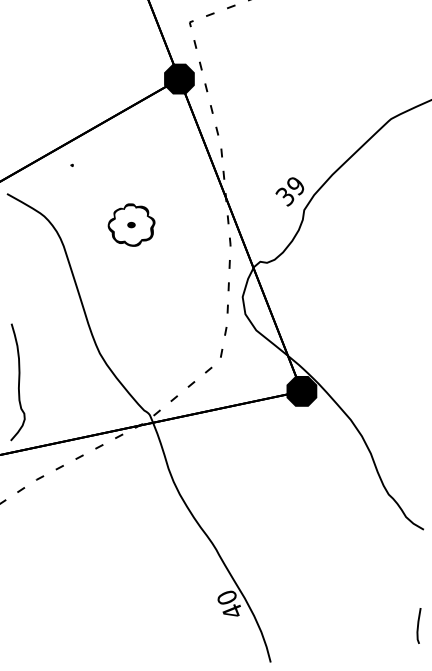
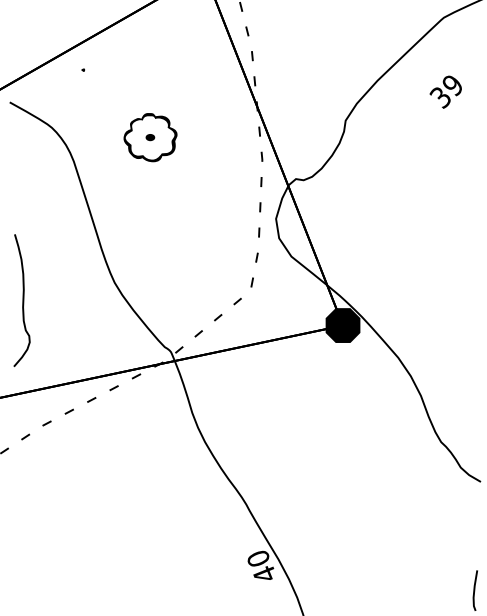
text: (289, 191) -> (445, 91), moved
curve: (18, 382) -> (22, 300), moved

